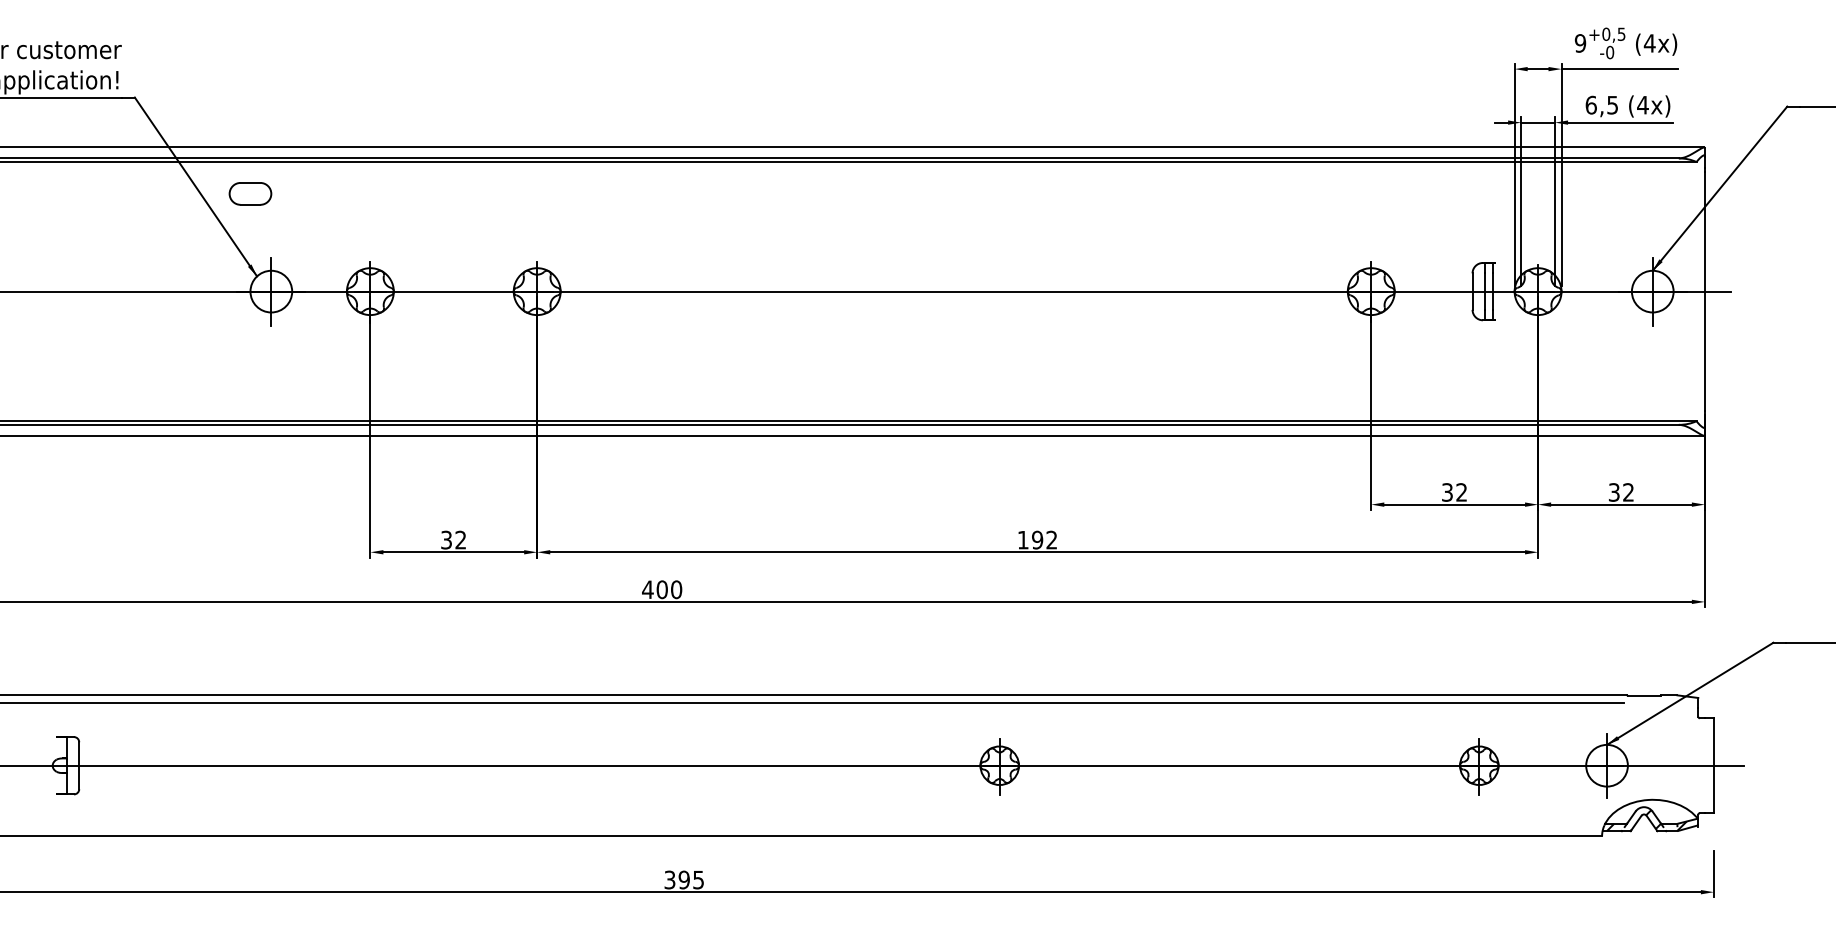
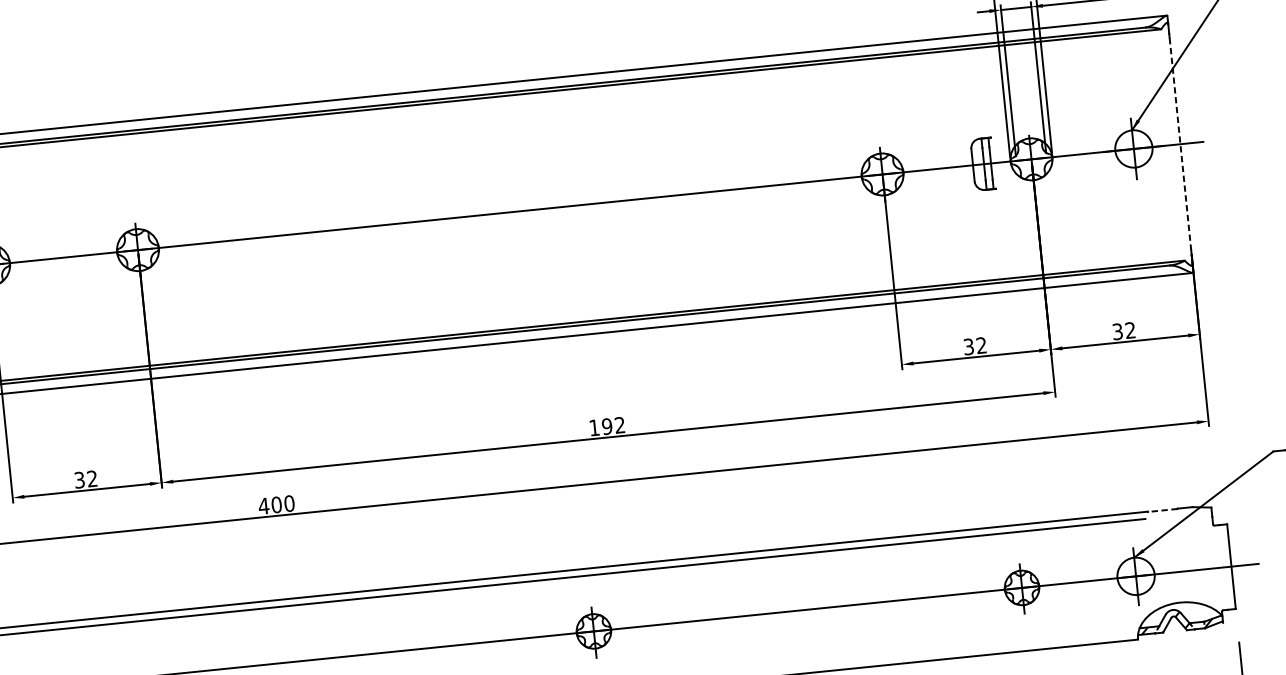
line: (1704, 291) -> (1180, 144), solid -> dashed
line: (1644, 695) -> (1163, 510), solid -> dashed

